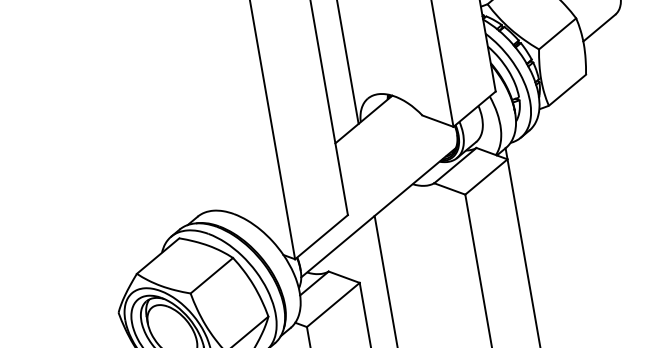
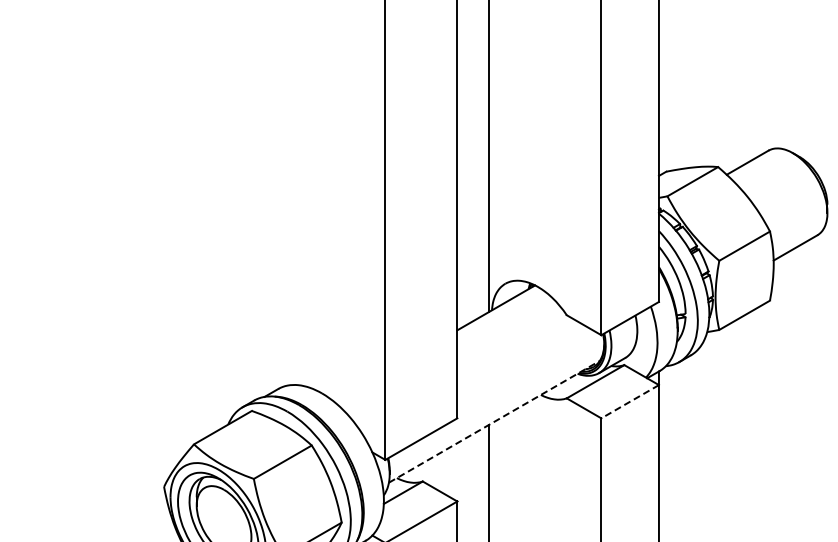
line: (485, 176) -> (629, 401), solid -> dashed
line: (378, 212) -> (494, 421), solid -> dashed

